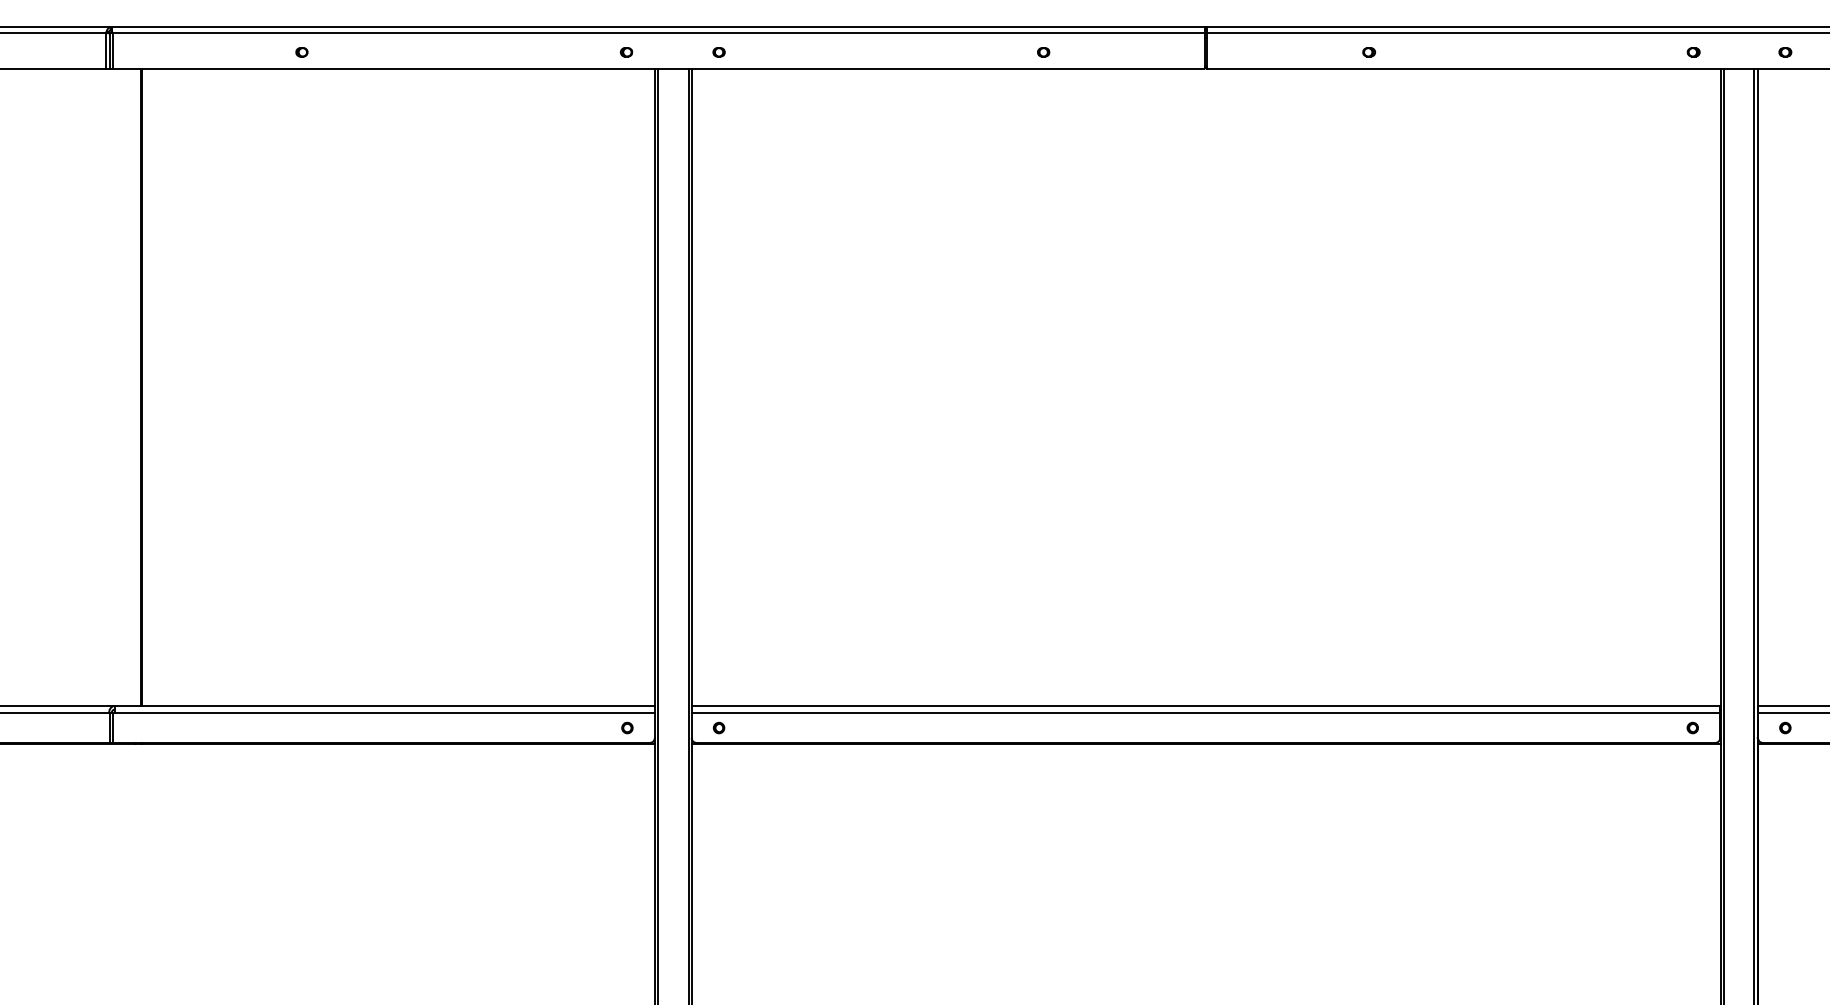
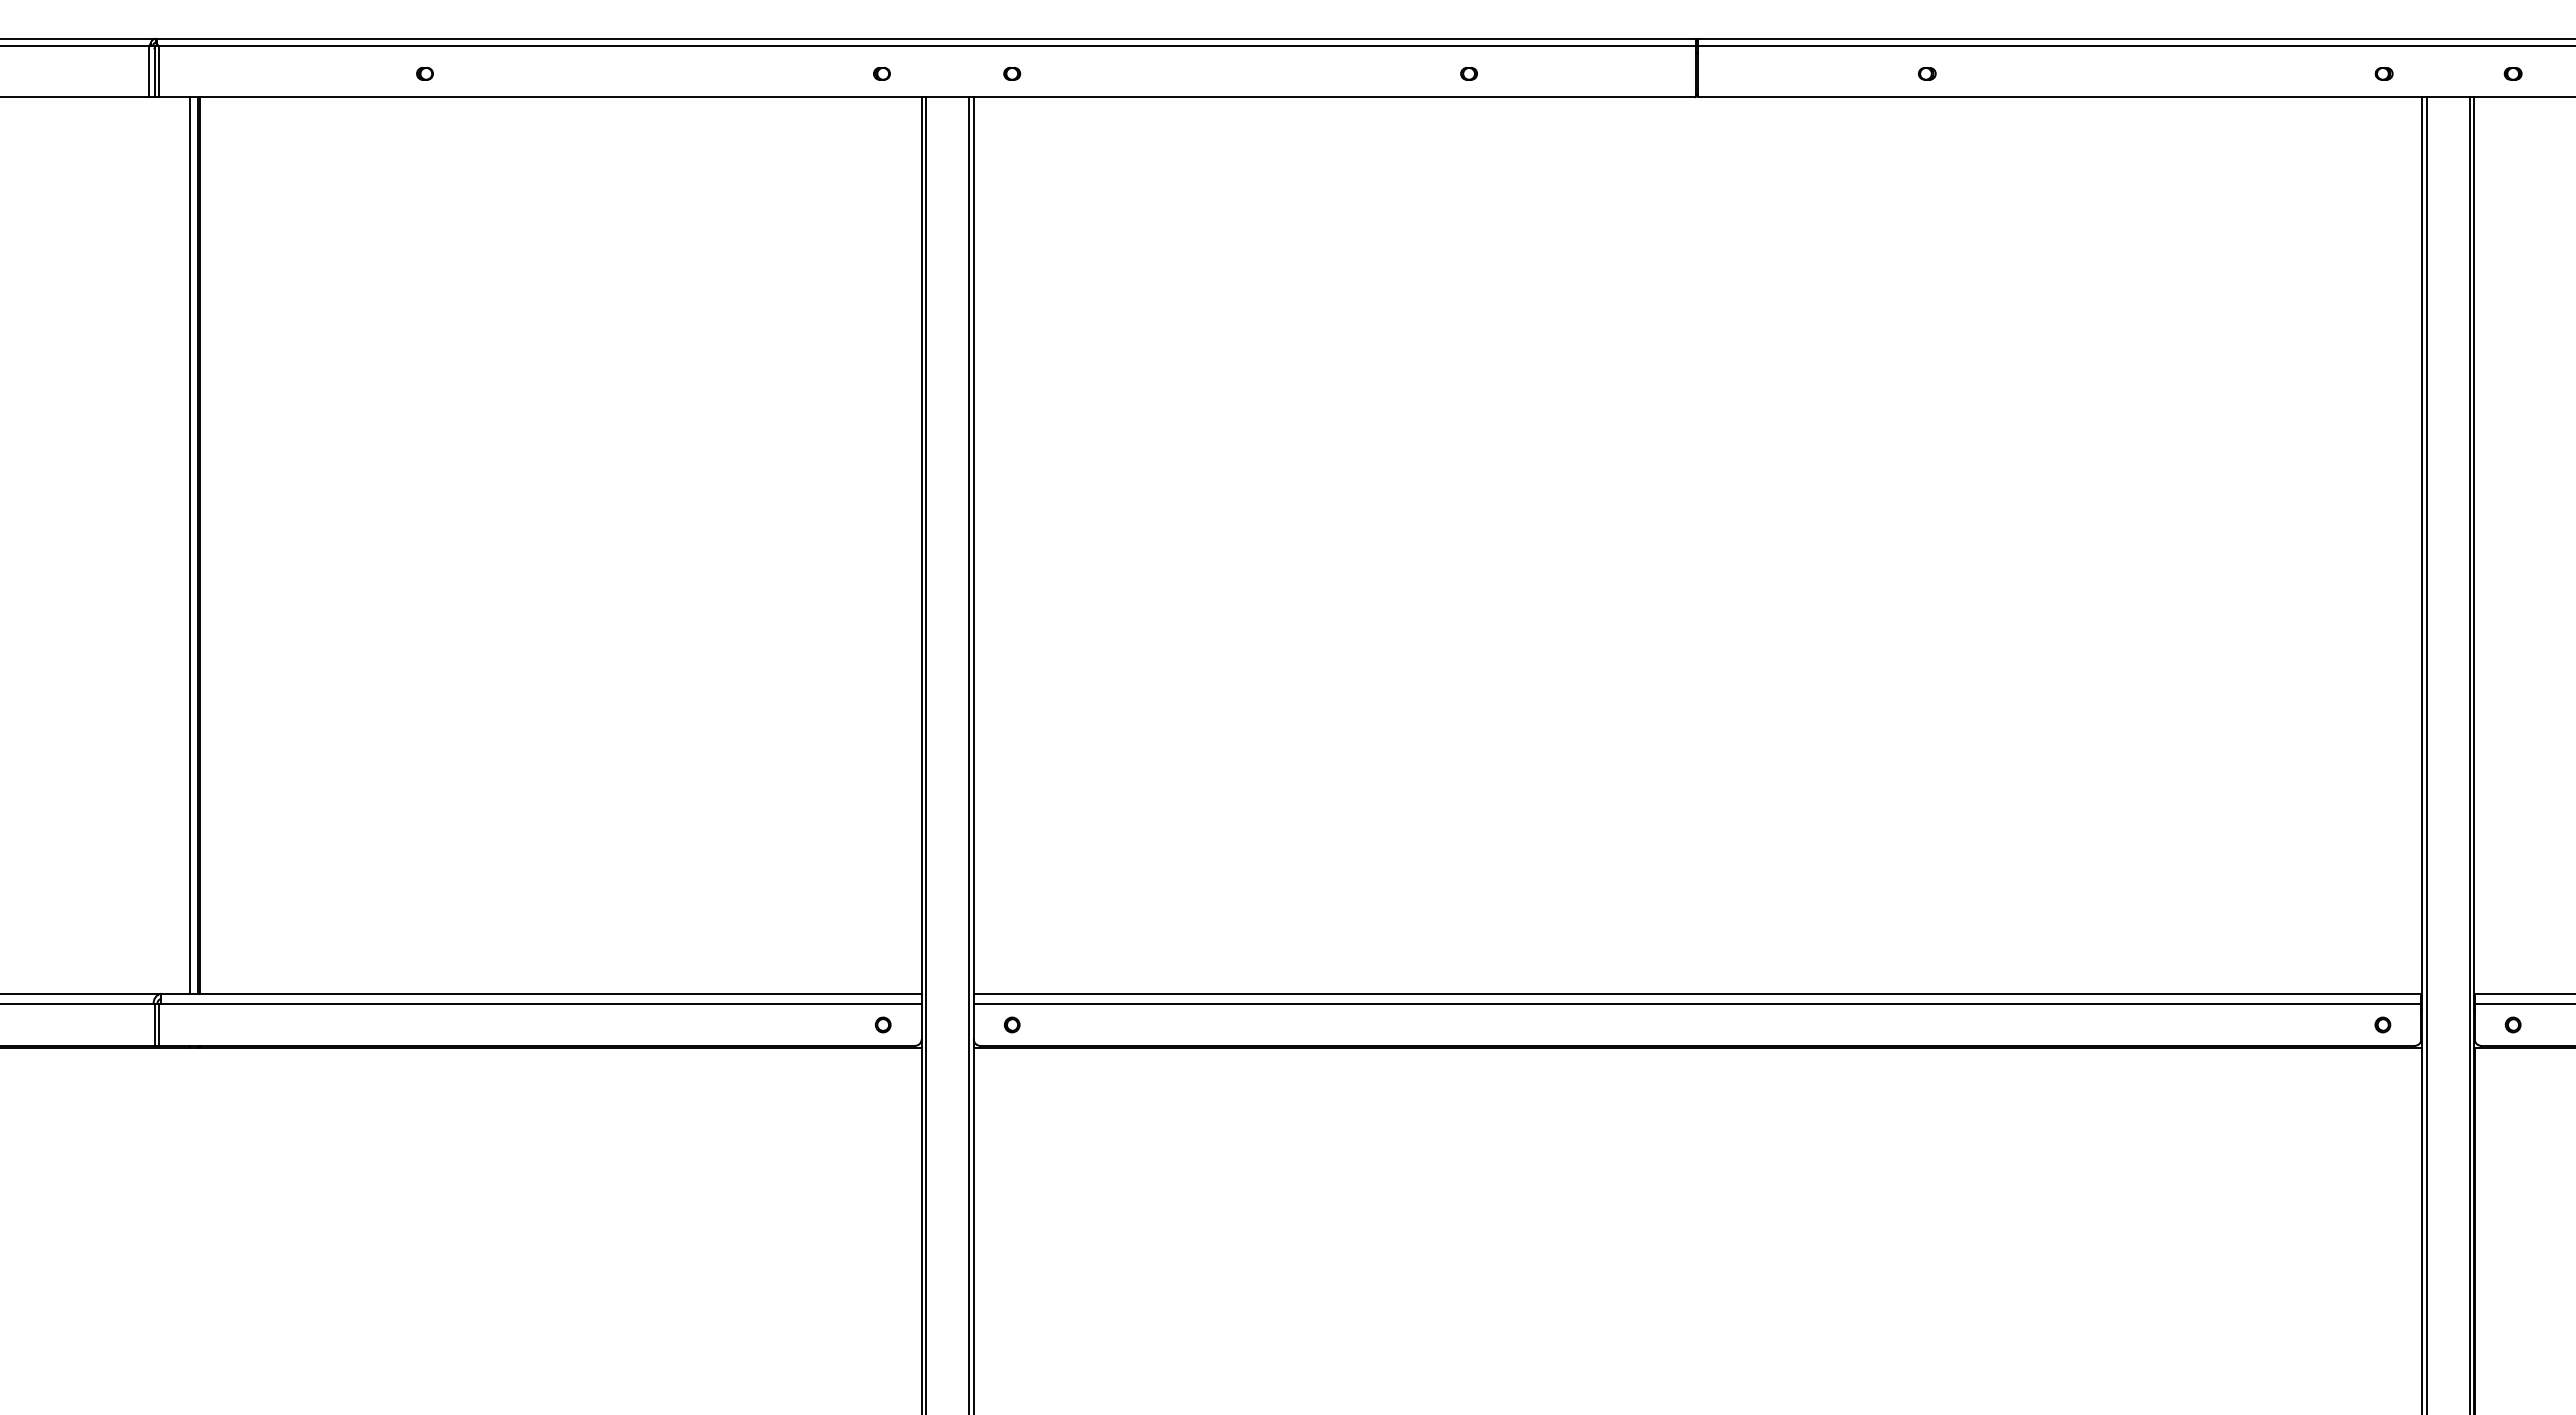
line: (135, 387) -> (190, 545), added

